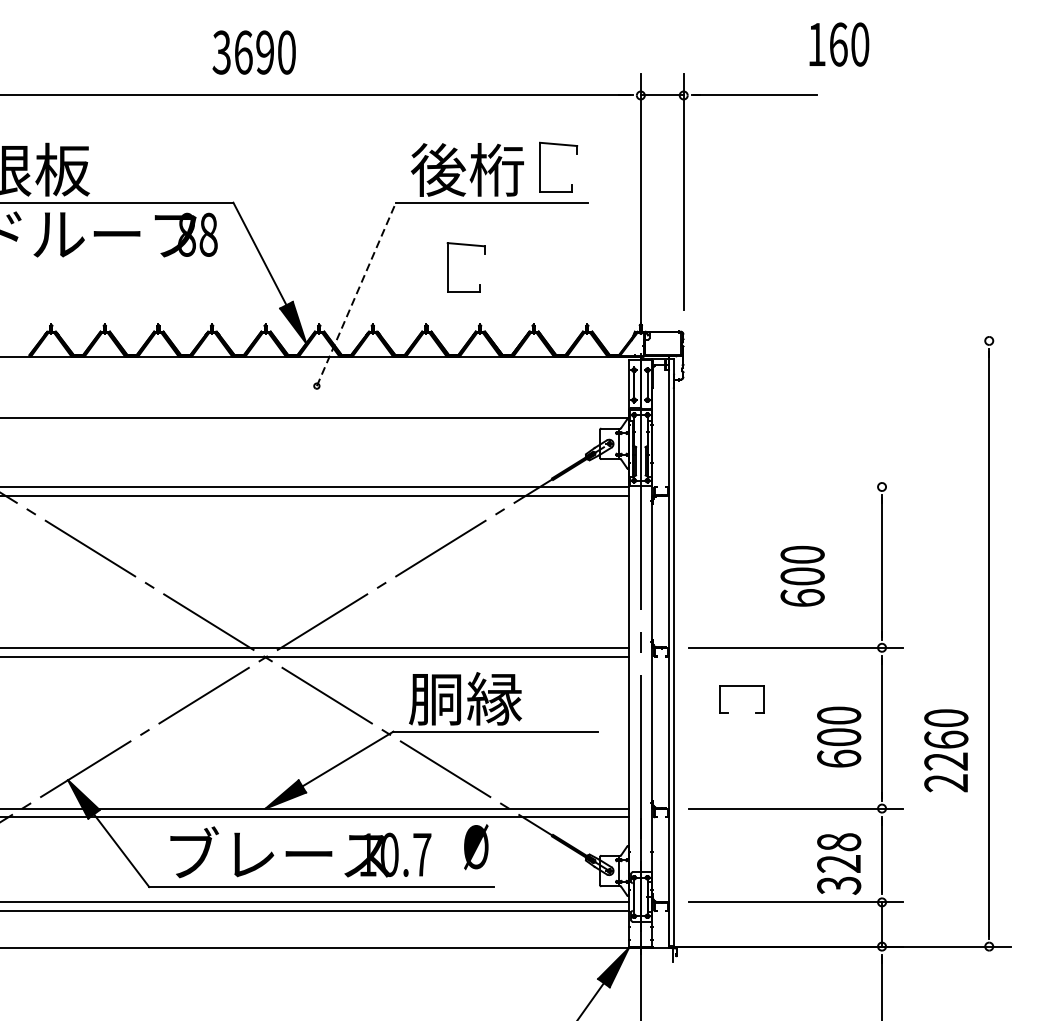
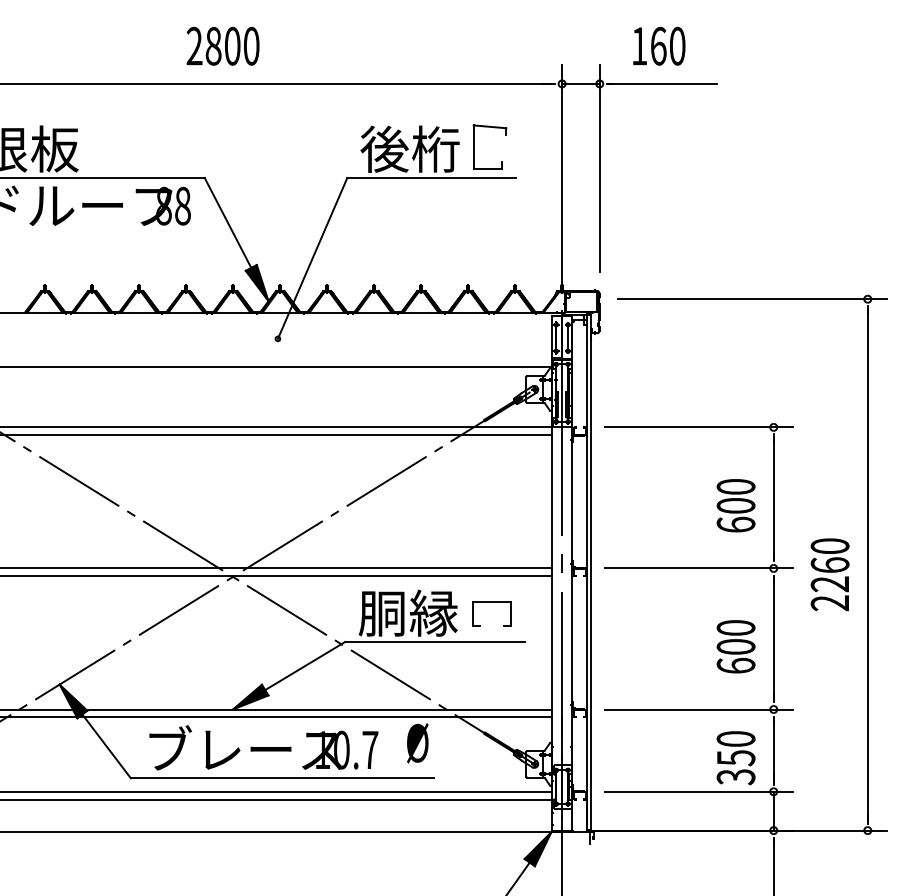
text: (839, 43) -> (659, 45), moved
text: (243, 51) -> (213, 45), 3690 -> 2800
part: (448, 267) -> (393, 234), removed
line: (356, 294) -> (312, 258), dashed -> solid
line: (856, 341) -> (751, 299), added
line: (796, 487) -> (698, 427), added
text: (801, 576) -> (735, 505), moved
part: (741, 686) -> (491, 602), moved
text: (945, 750) -> (829, 574), moved
text: (838, 853) -> (735, 748), 328 -> 350

